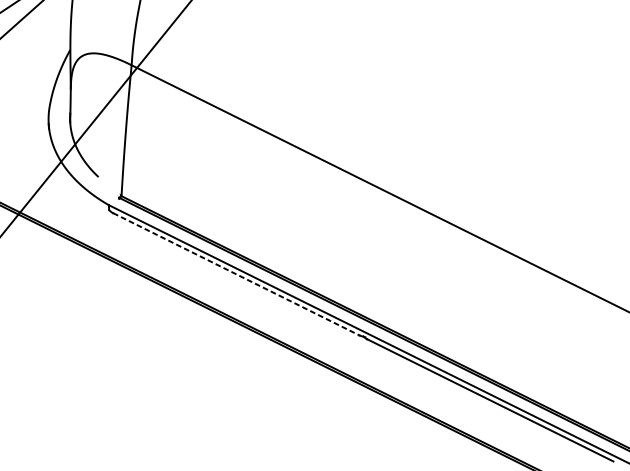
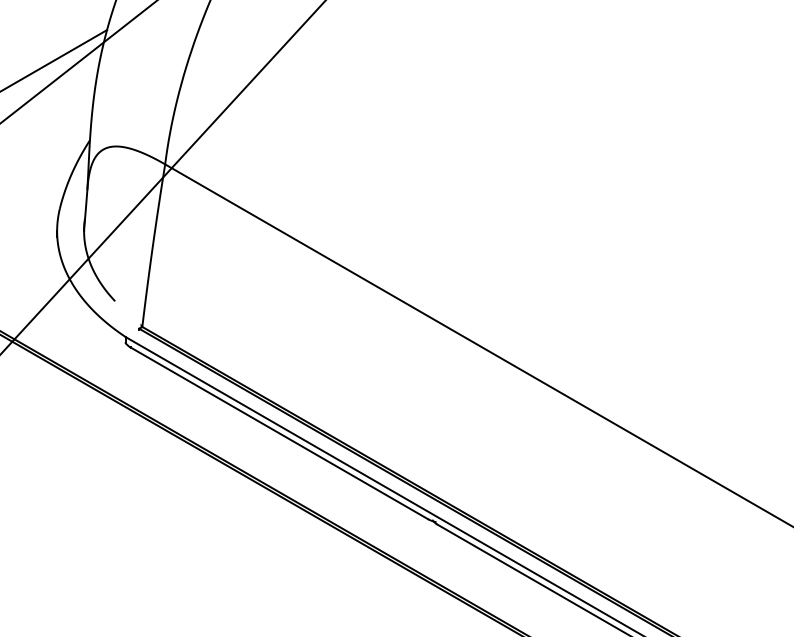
line: (236, 274) -> (279, 433), dashed -> solid

